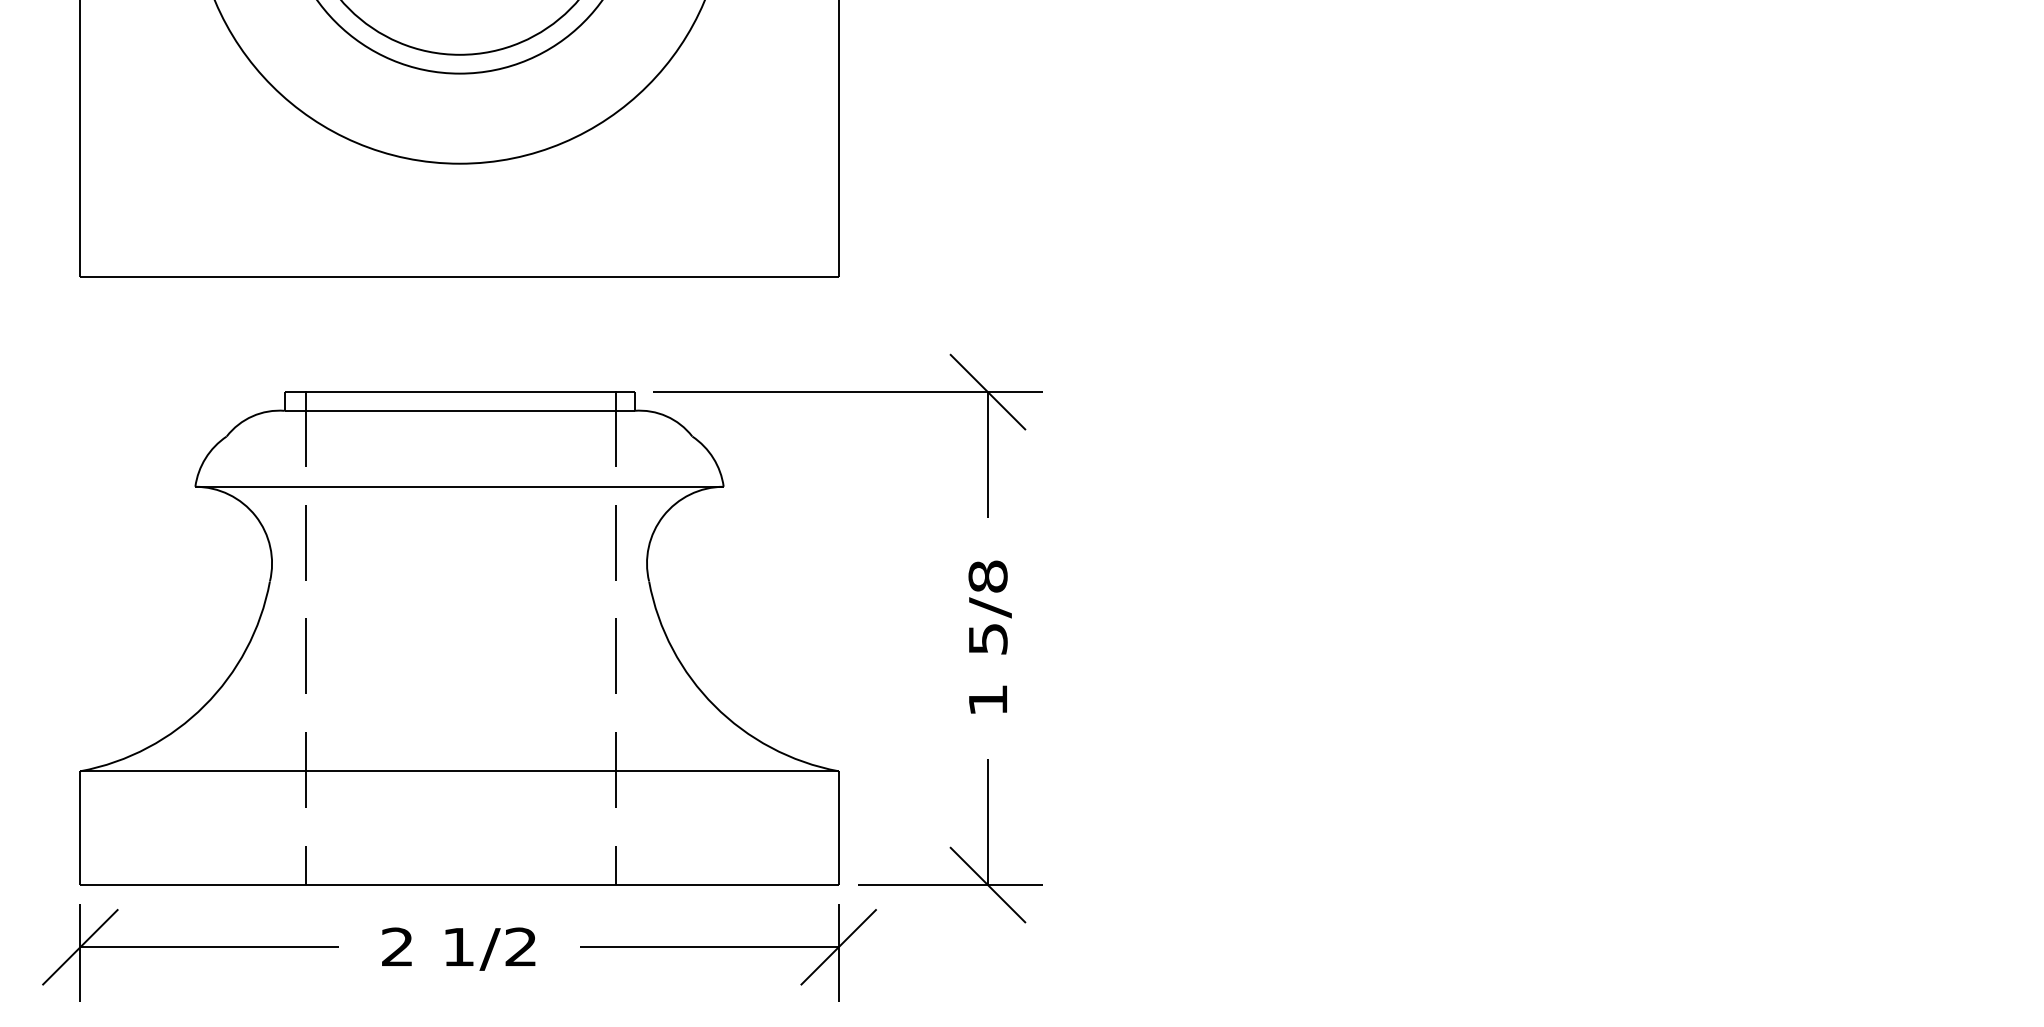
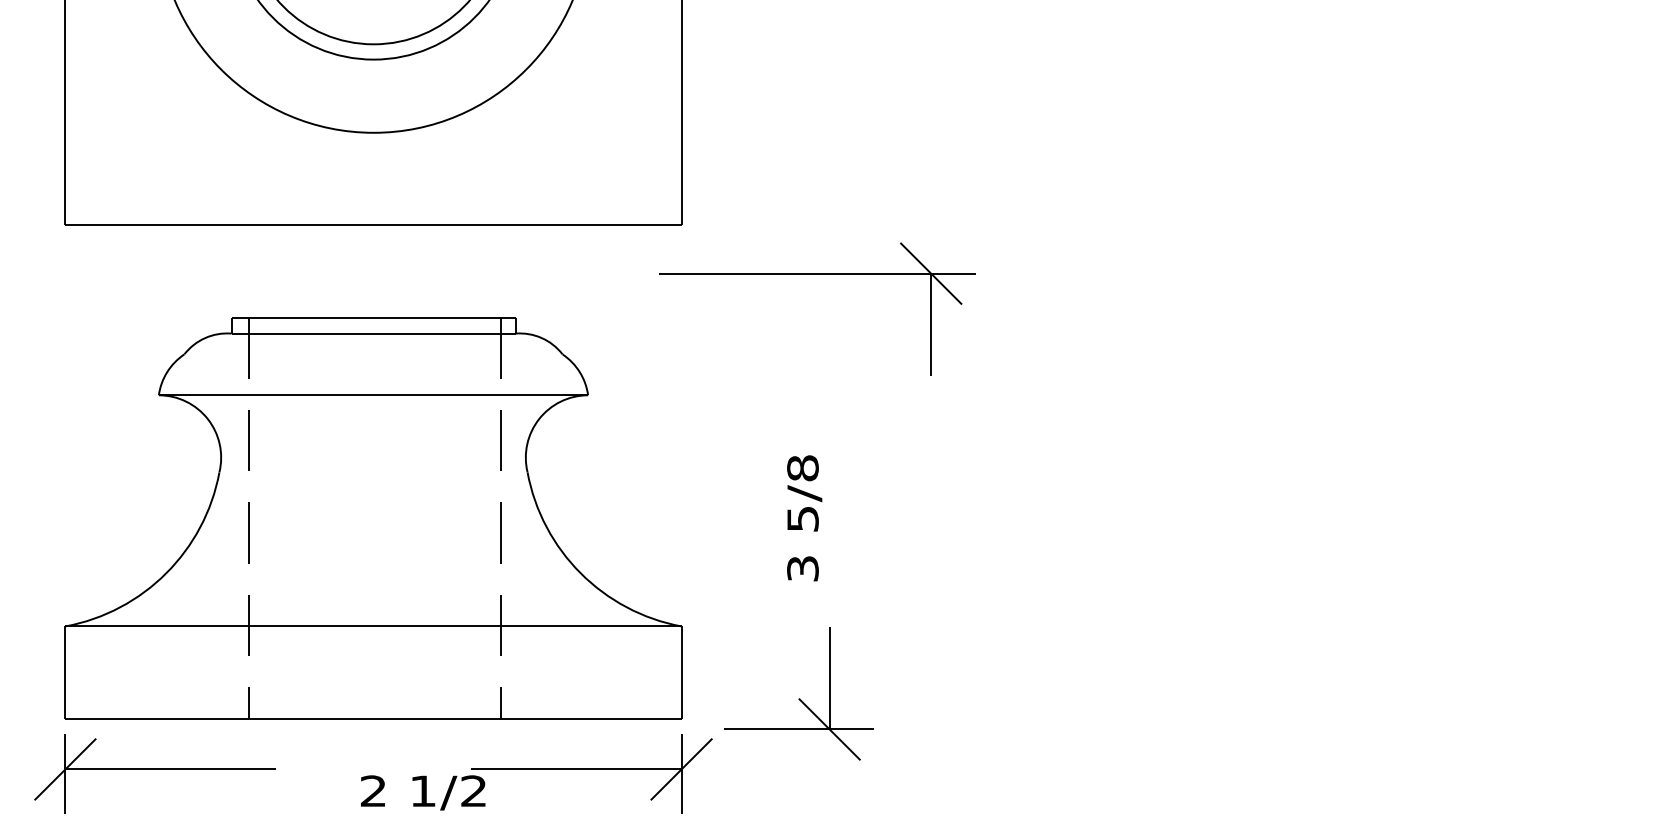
part: (847, 392) -> (817, 274), moved
text: (987, 700) -> (802, 568), 1 -> 3
part: (950, 841) -> (799, 694), moved
text: (458, 948) -> (423, 792), moved

